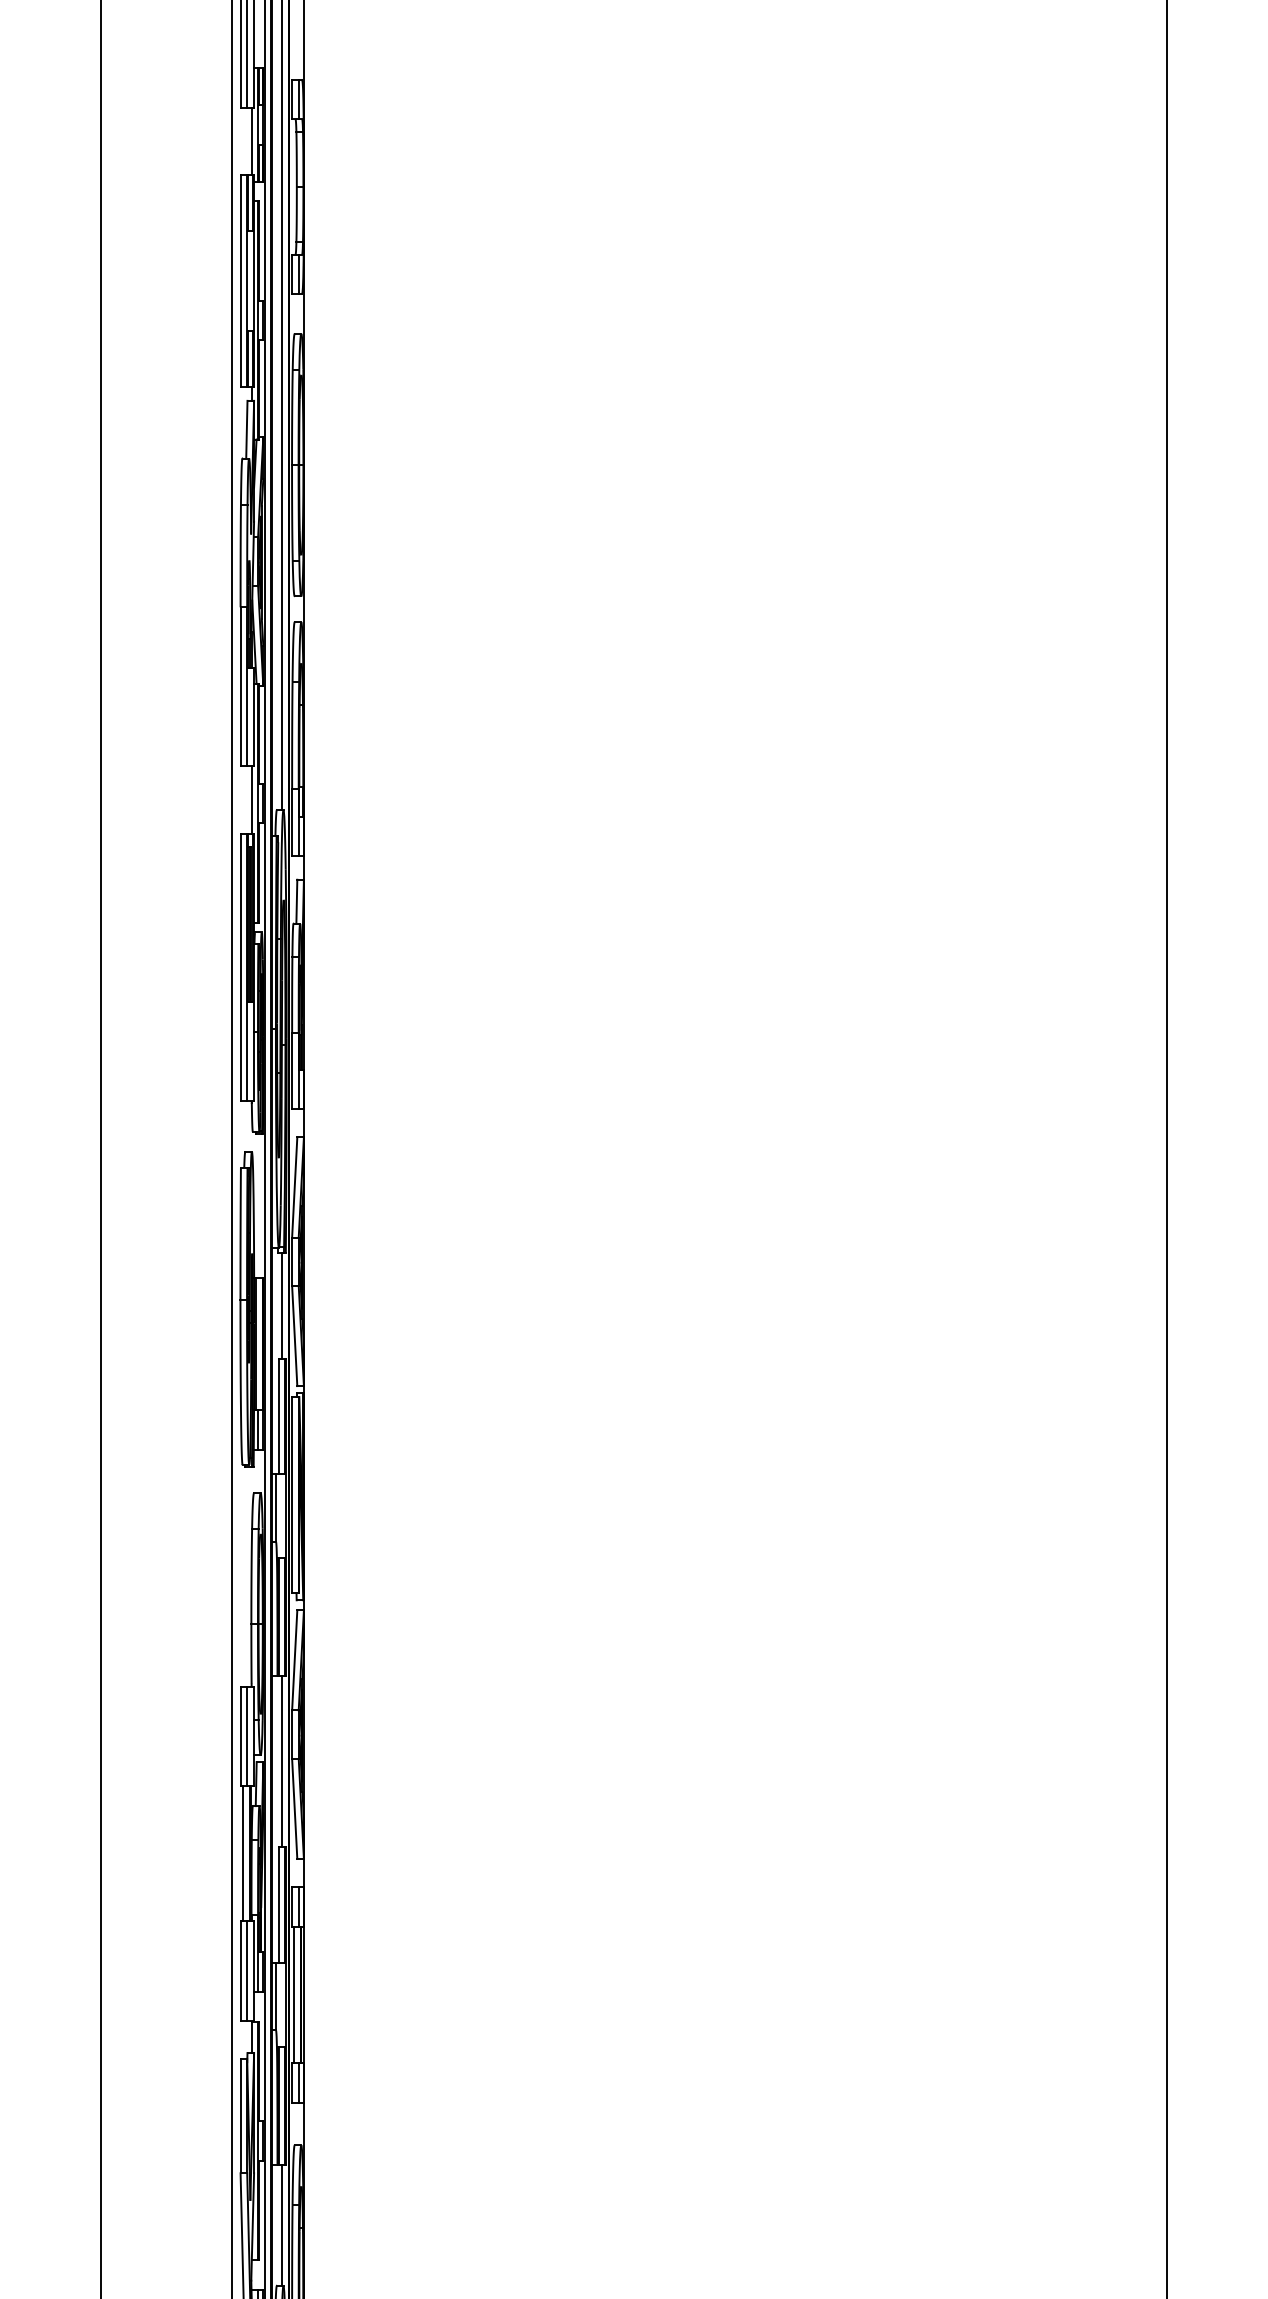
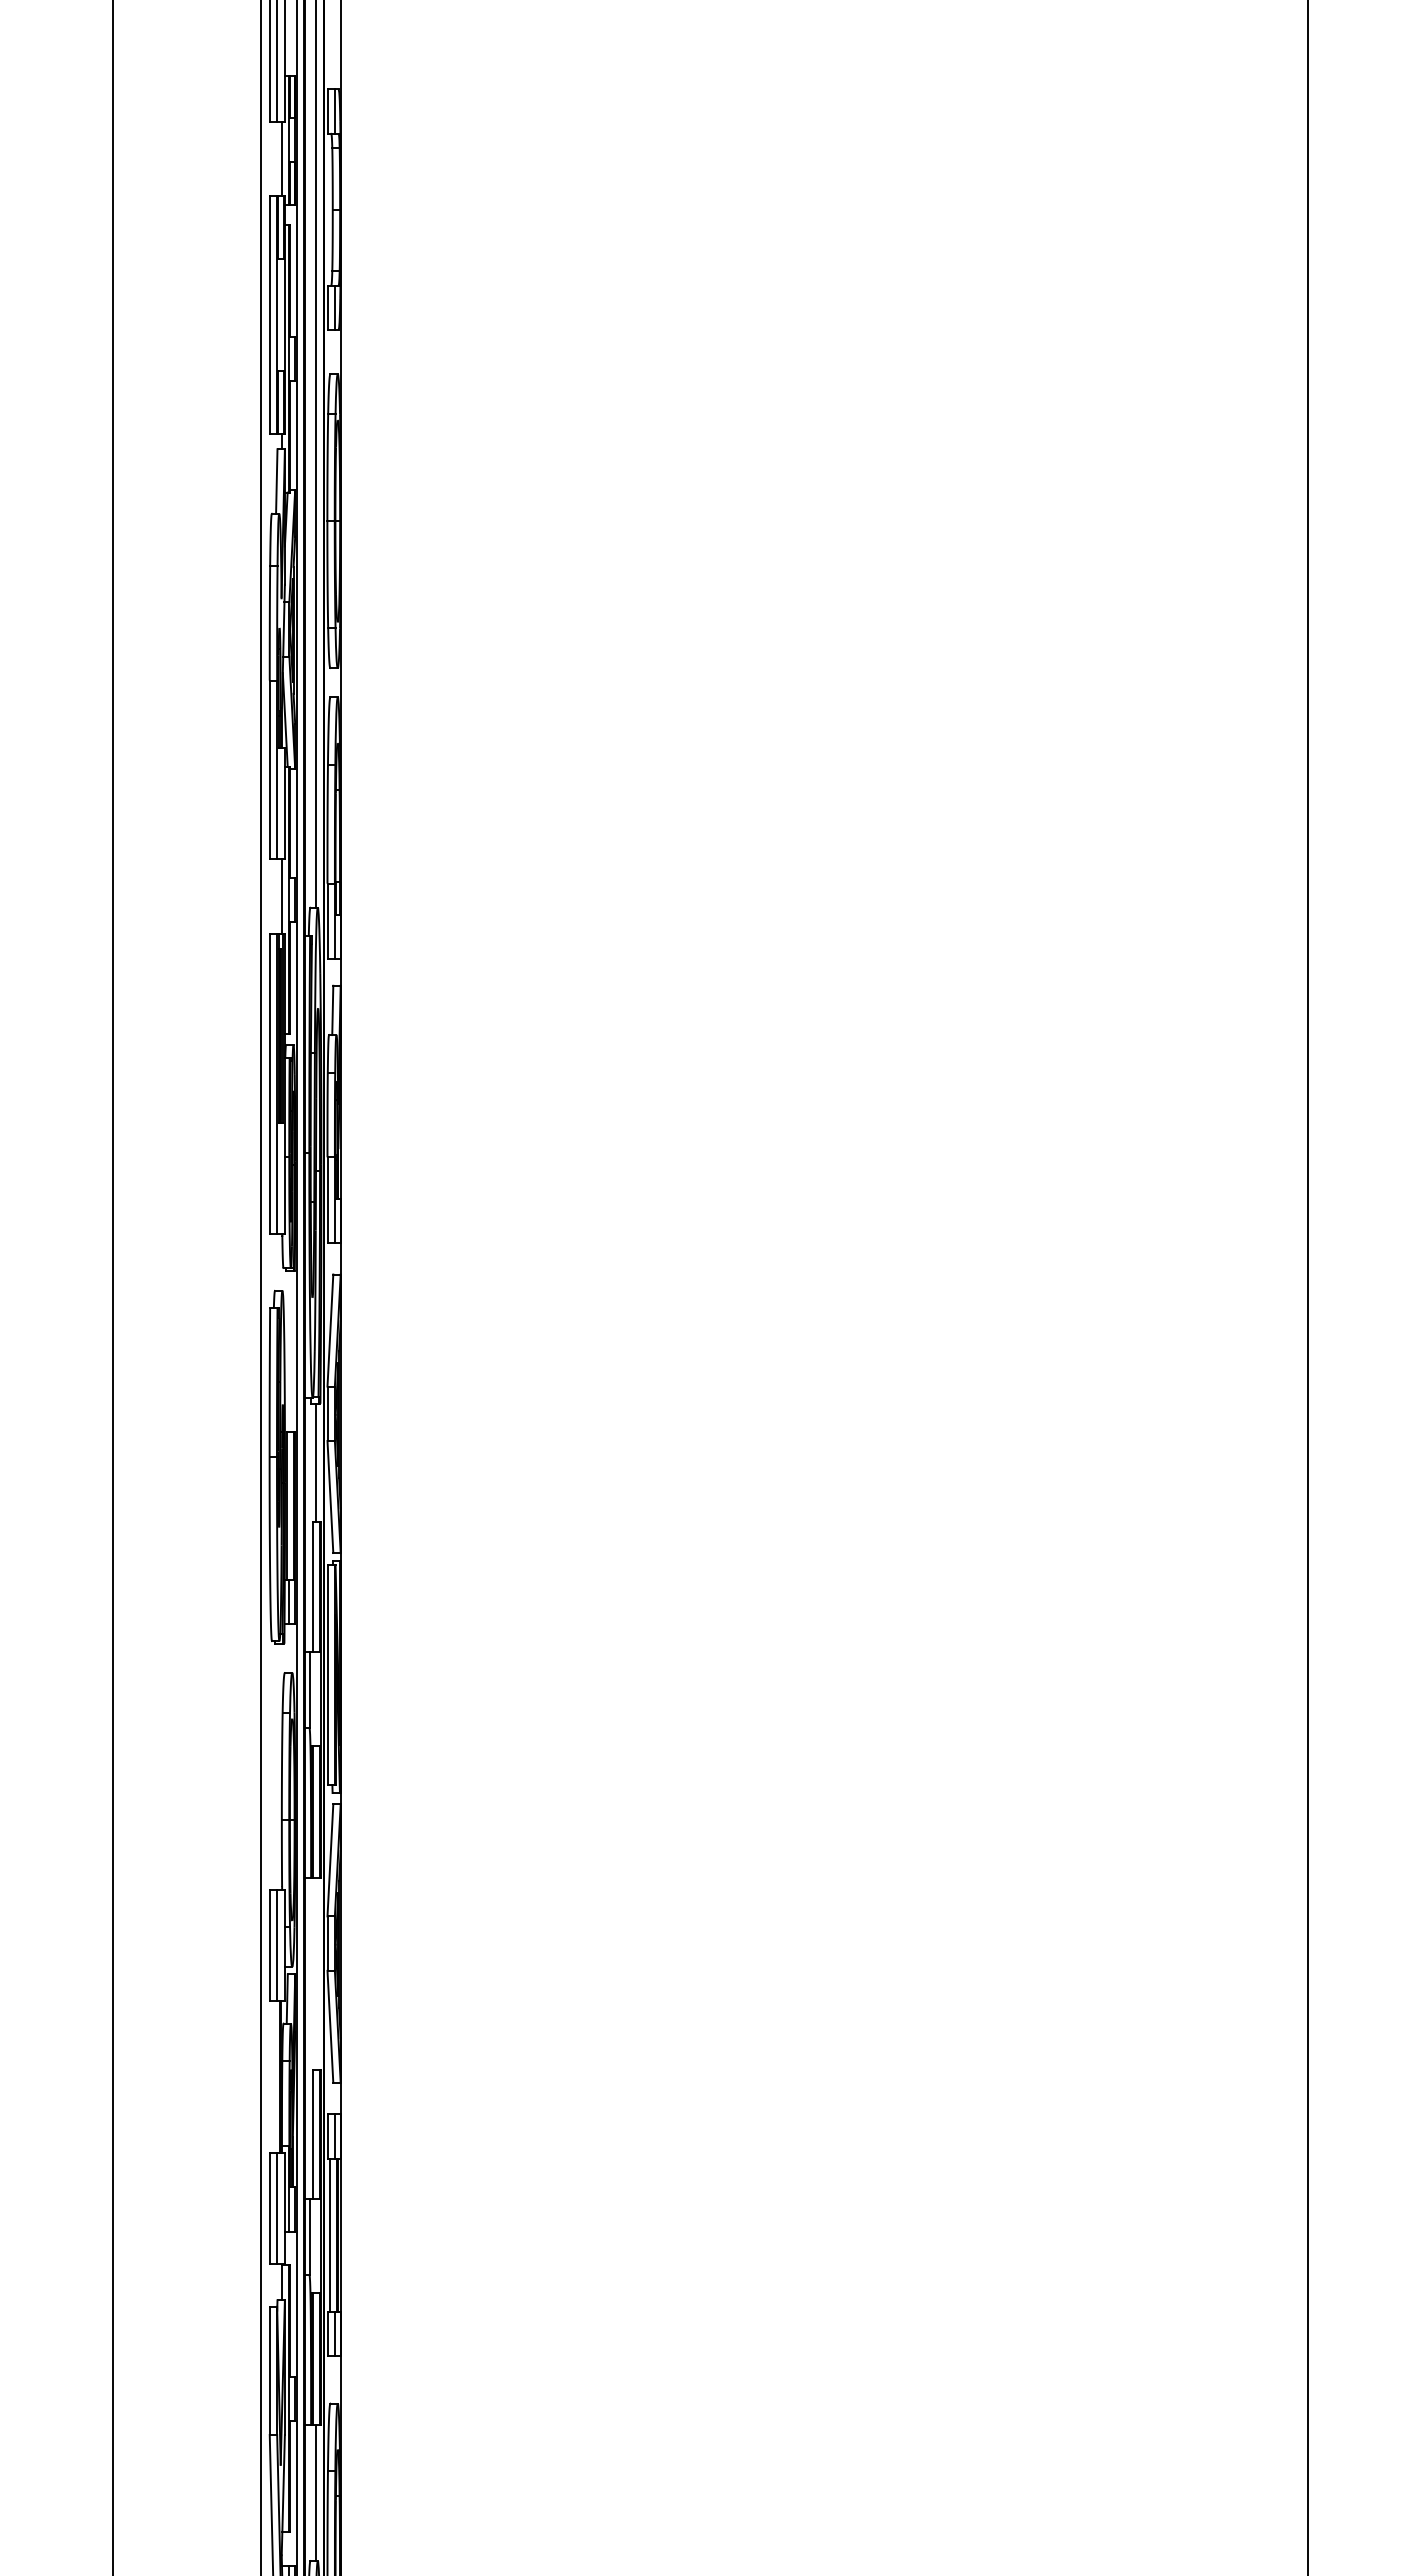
line: (282, 1761) -> (316, 1973), removed
line: (243, 1853) -> (272, 2076), removed

